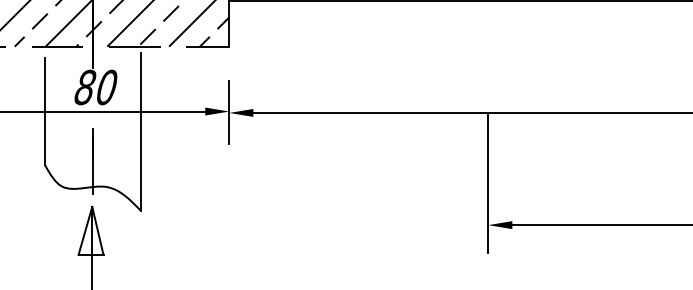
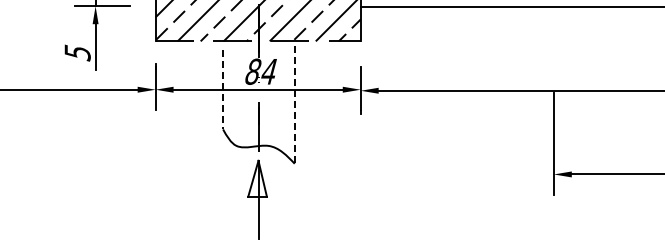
text: (107, 87) -> (269, 71), 80 -> 84
line: (45, 111) -> (223, 89), solid -> dashed
line: (140, 132) -> (294, 105), solid -> dashed

